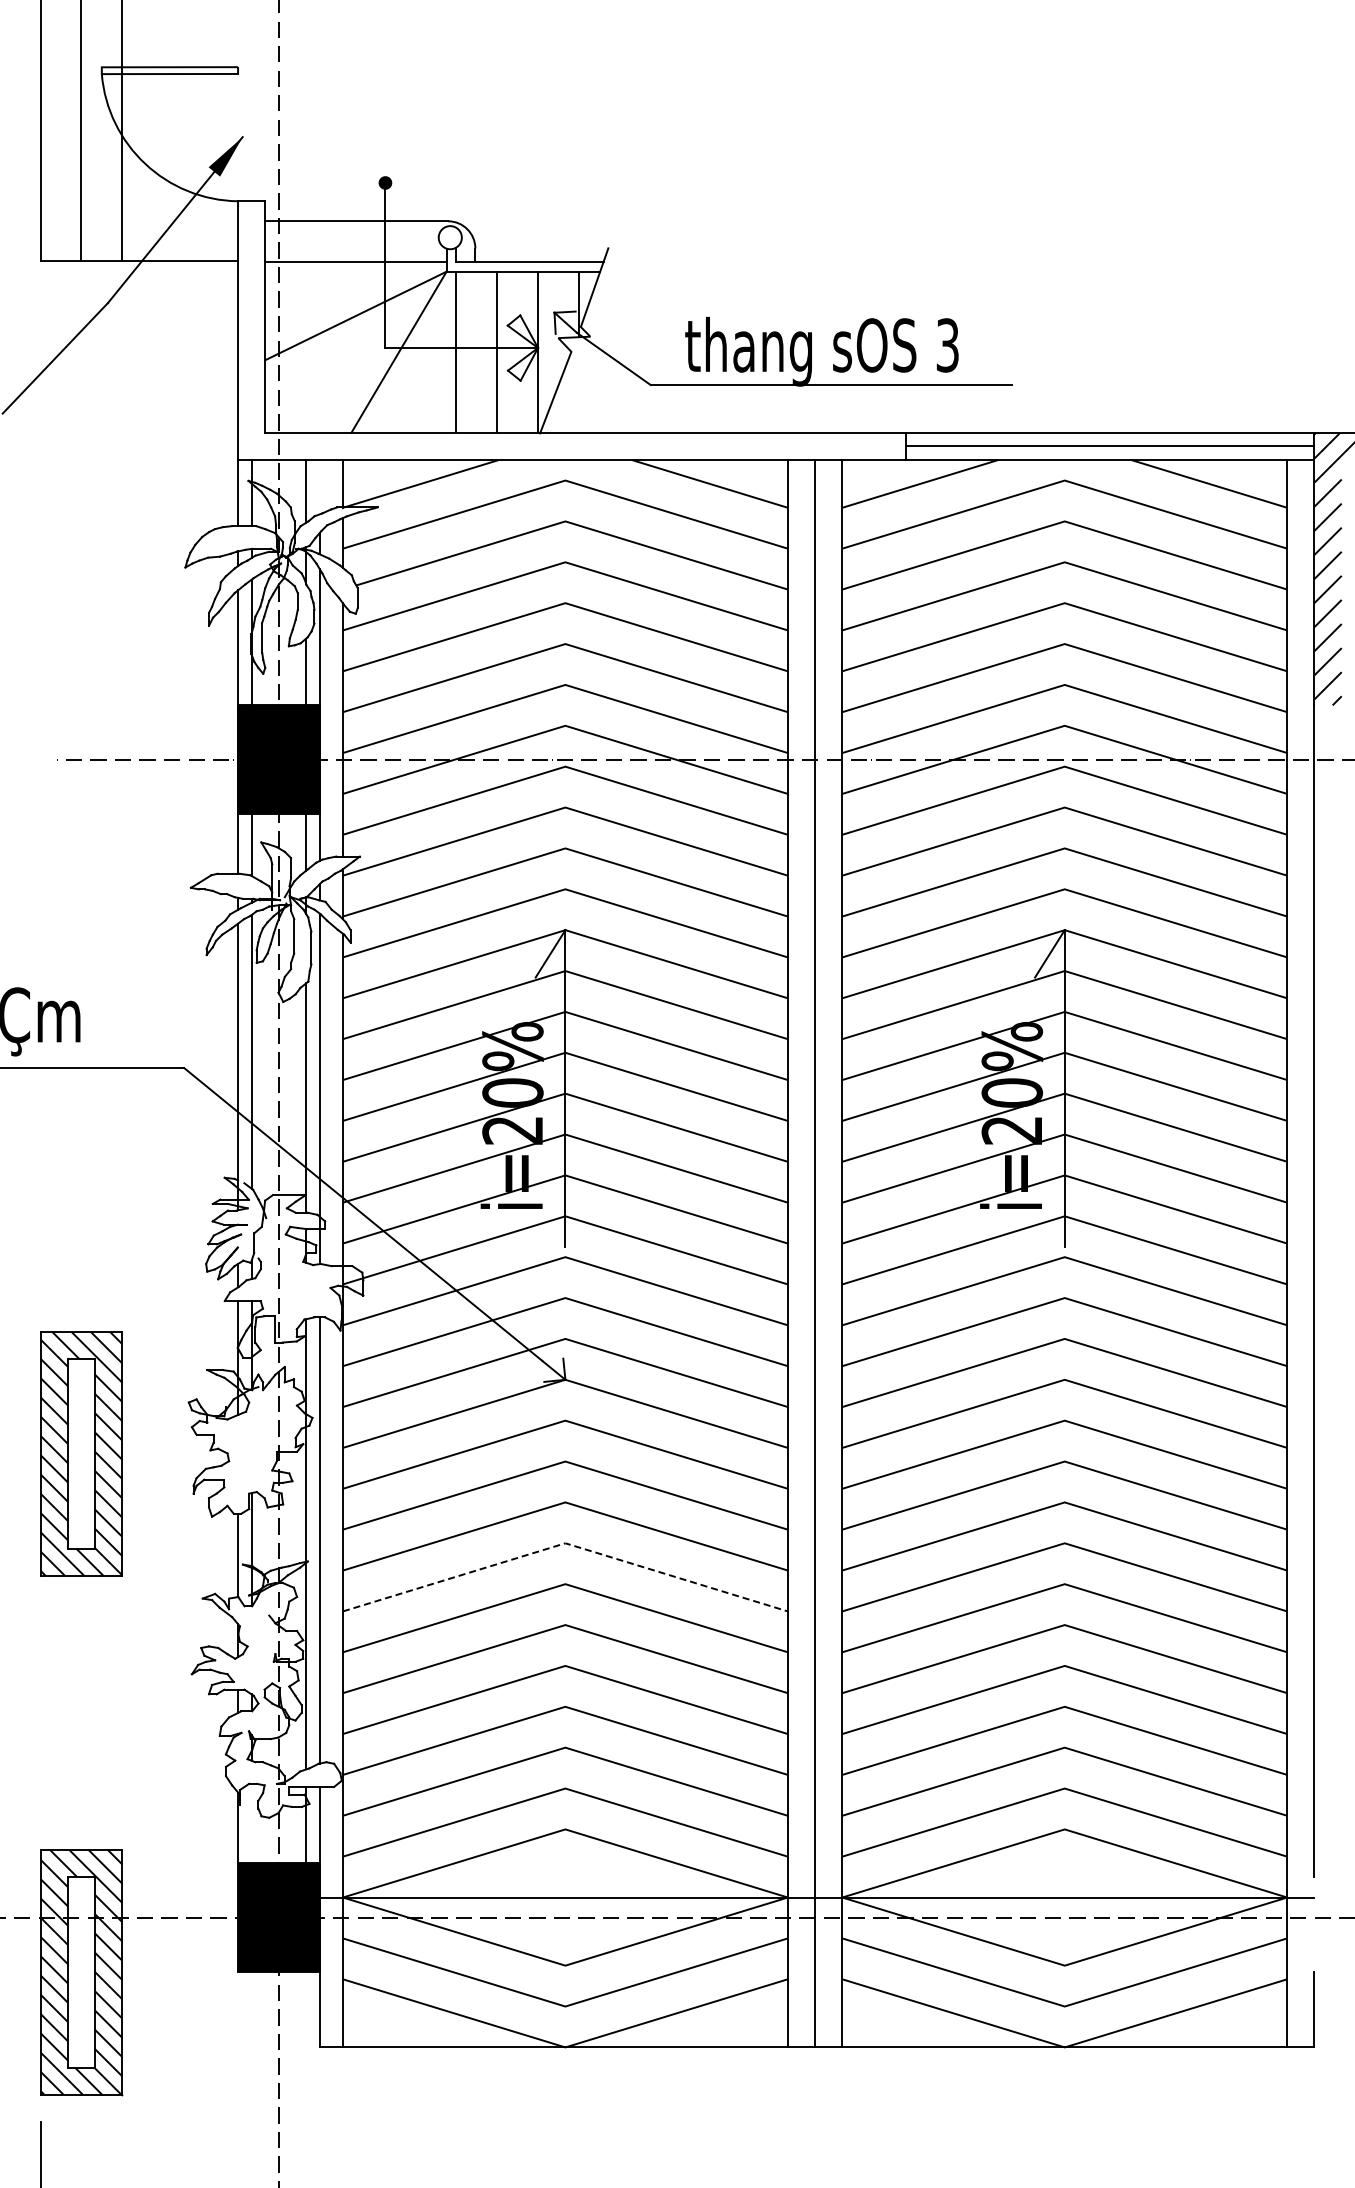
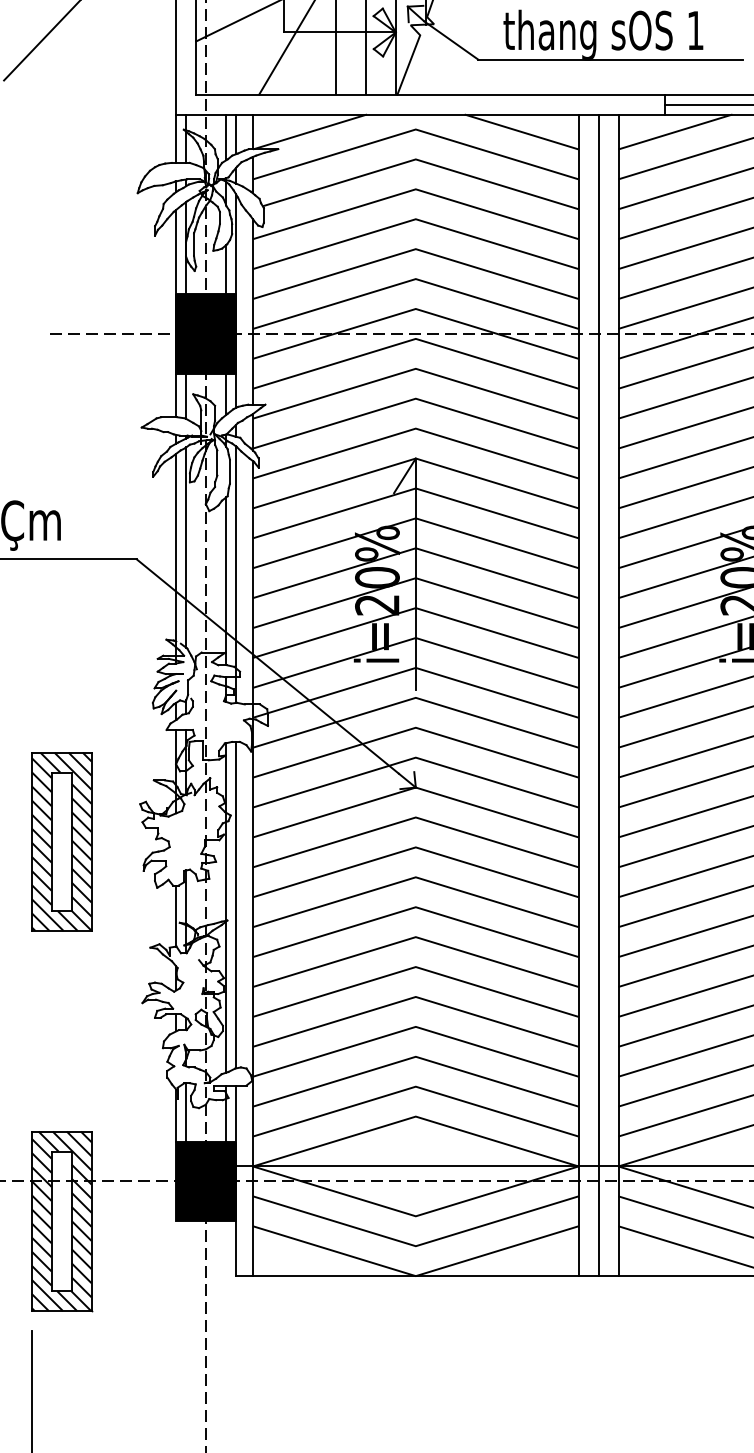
text: (947, 345) -> (695, 30), 3 -> 1
line: (319, 487) -> (235, 134), added
line: (565, 1543) -> (415, 907), dashed -> solid
line: (251, 1823) -> (186, 1112), added

